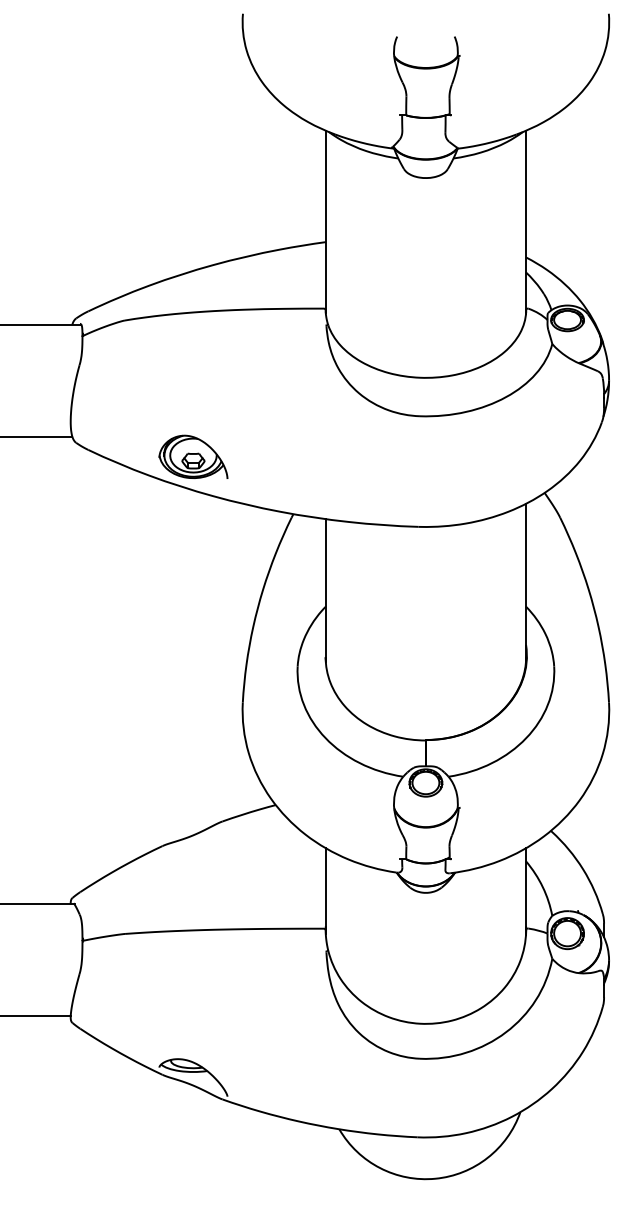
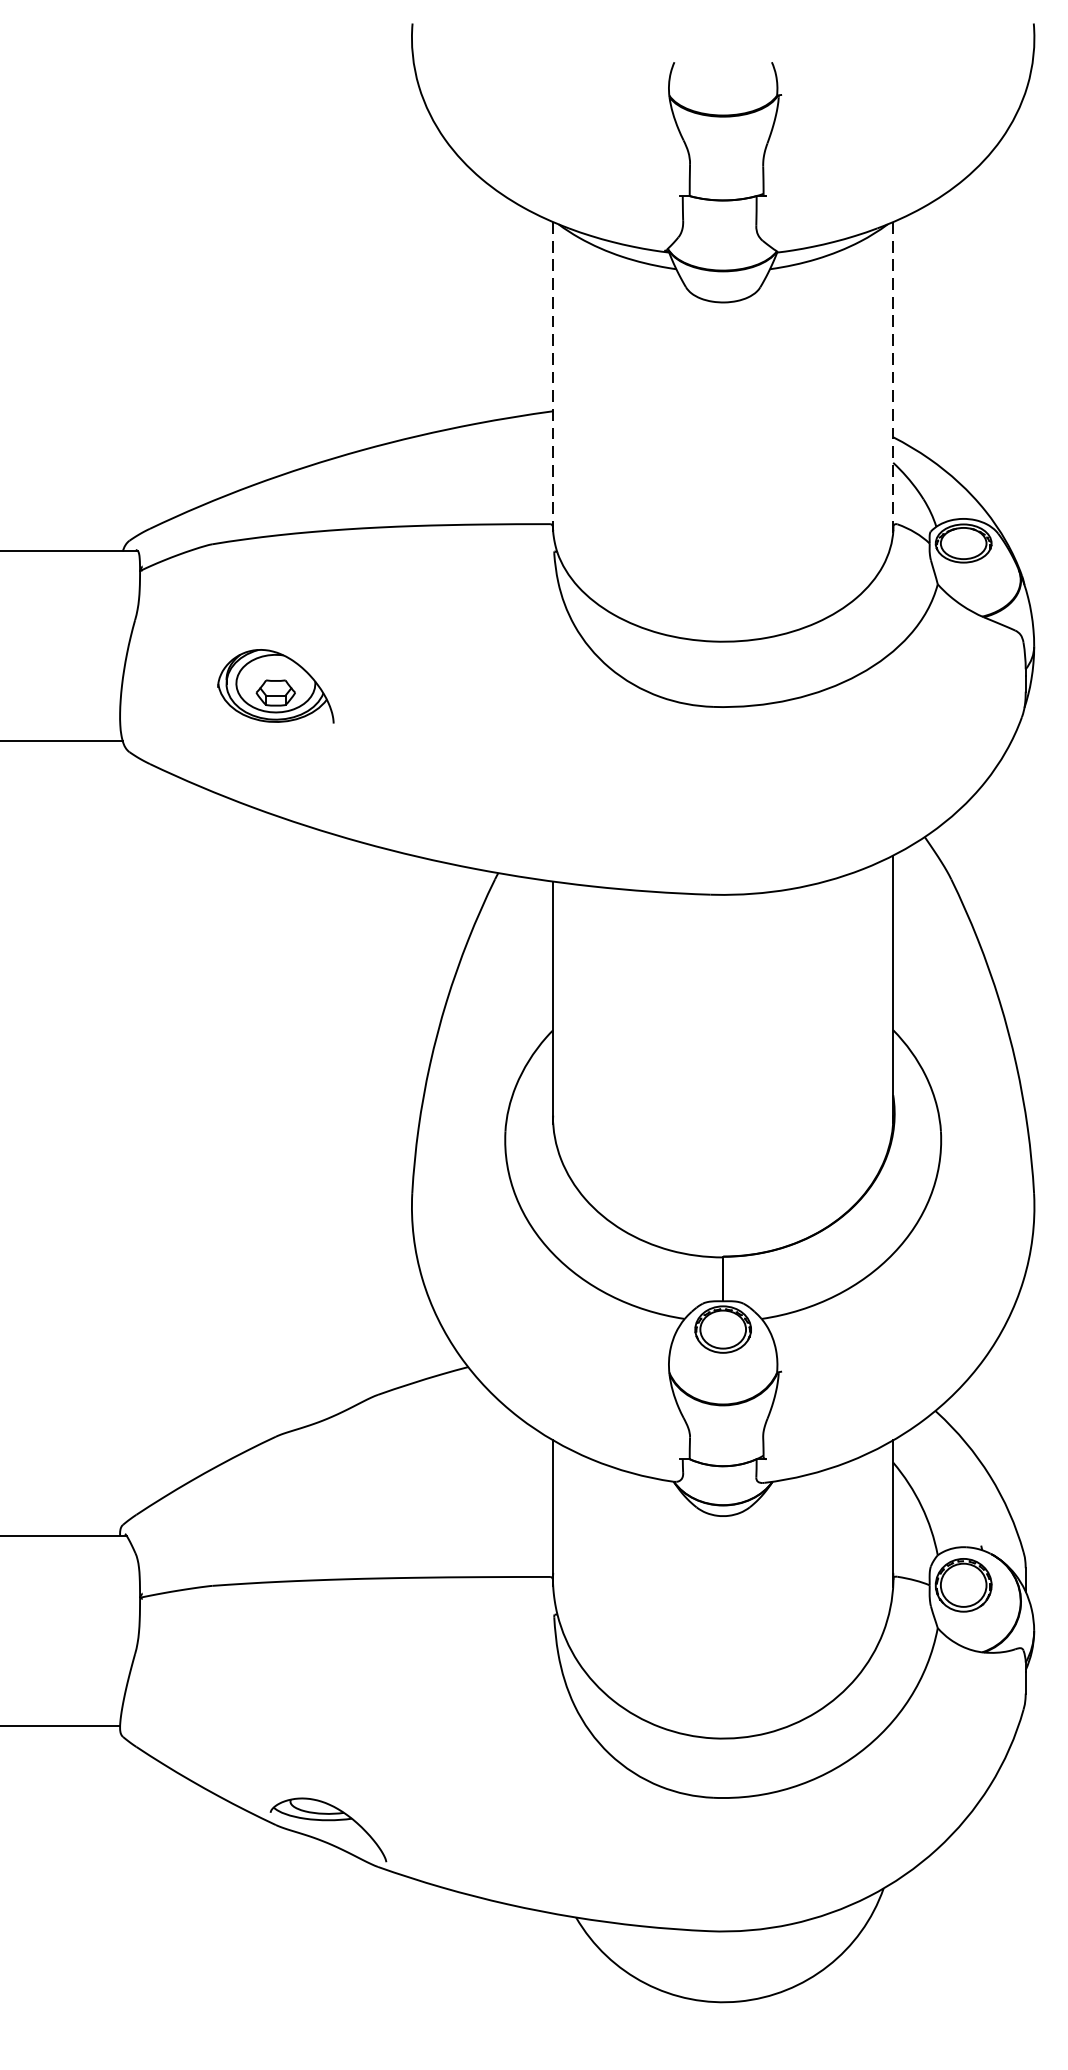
line: (526, 221) -> (893, 376), solid -> dashed
line: (325, 222) -> (552, 377), solid -> dashed
part: (193, 456) -> (275, 685), moved

